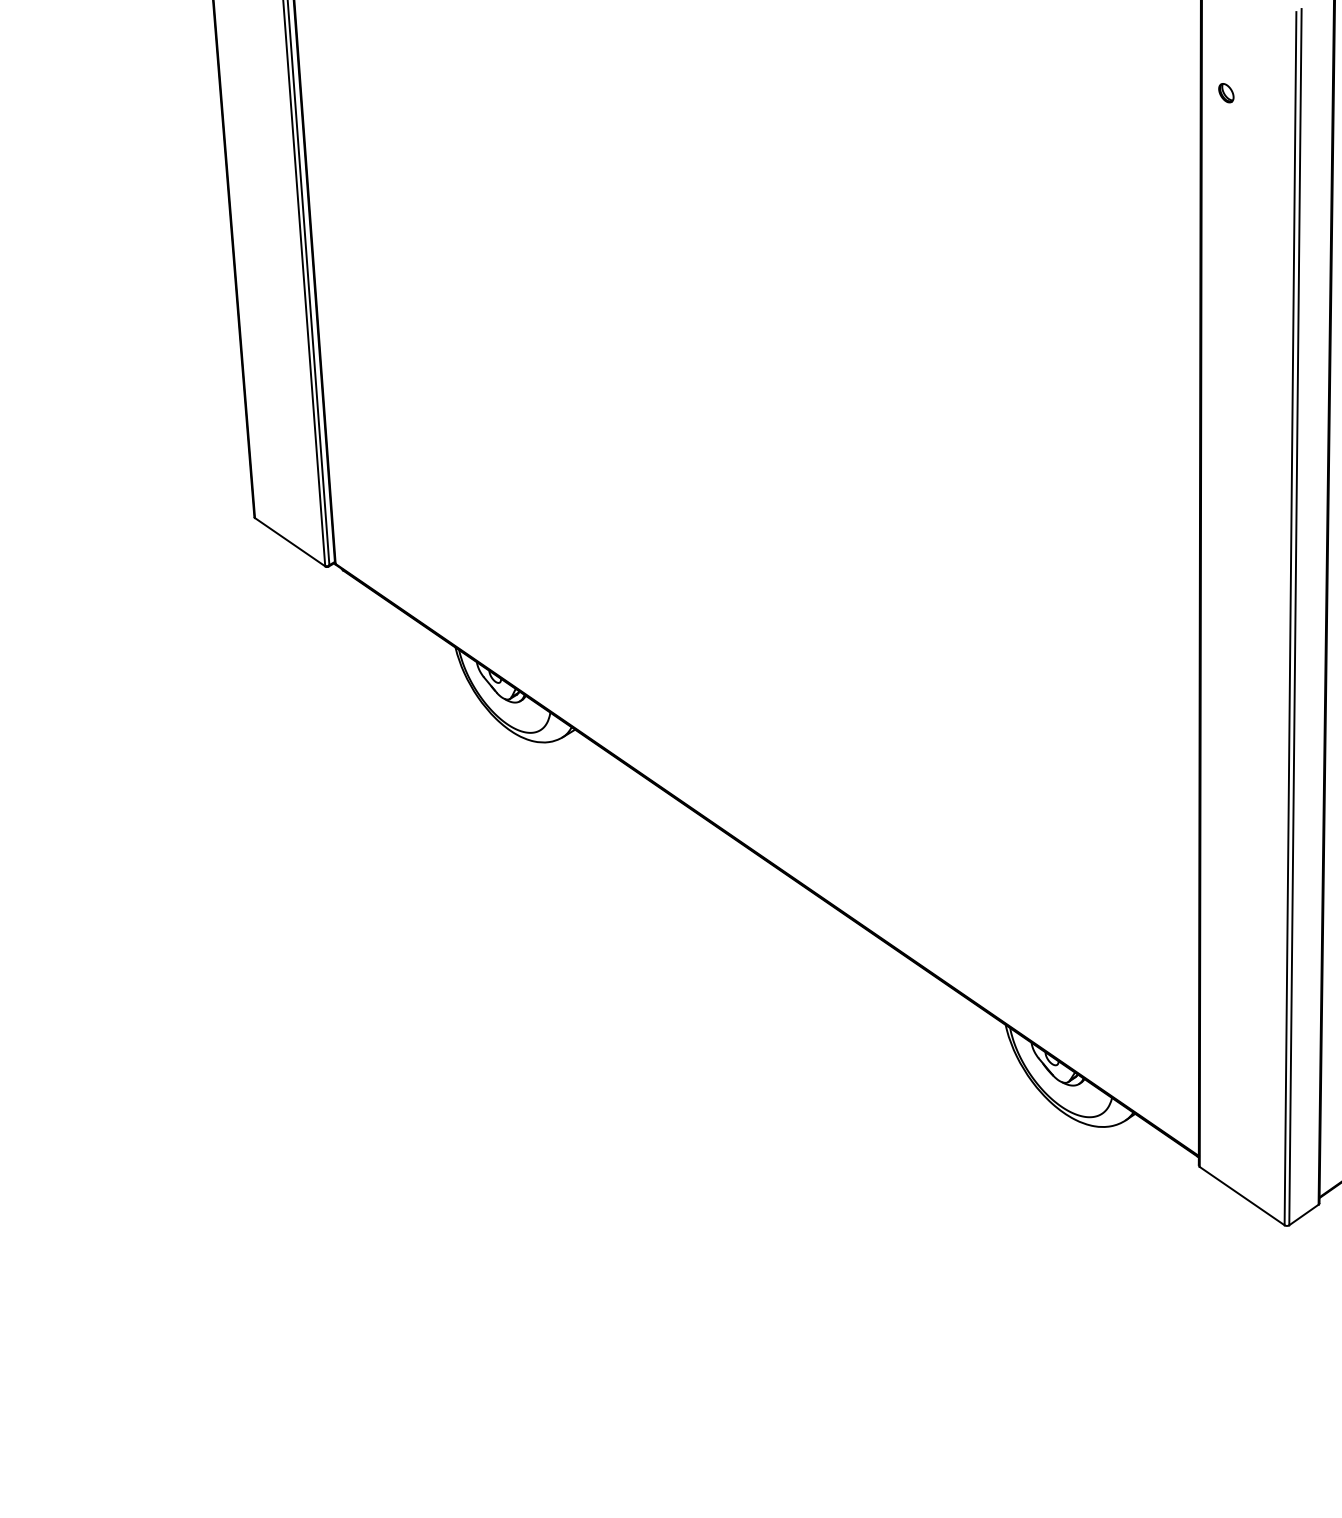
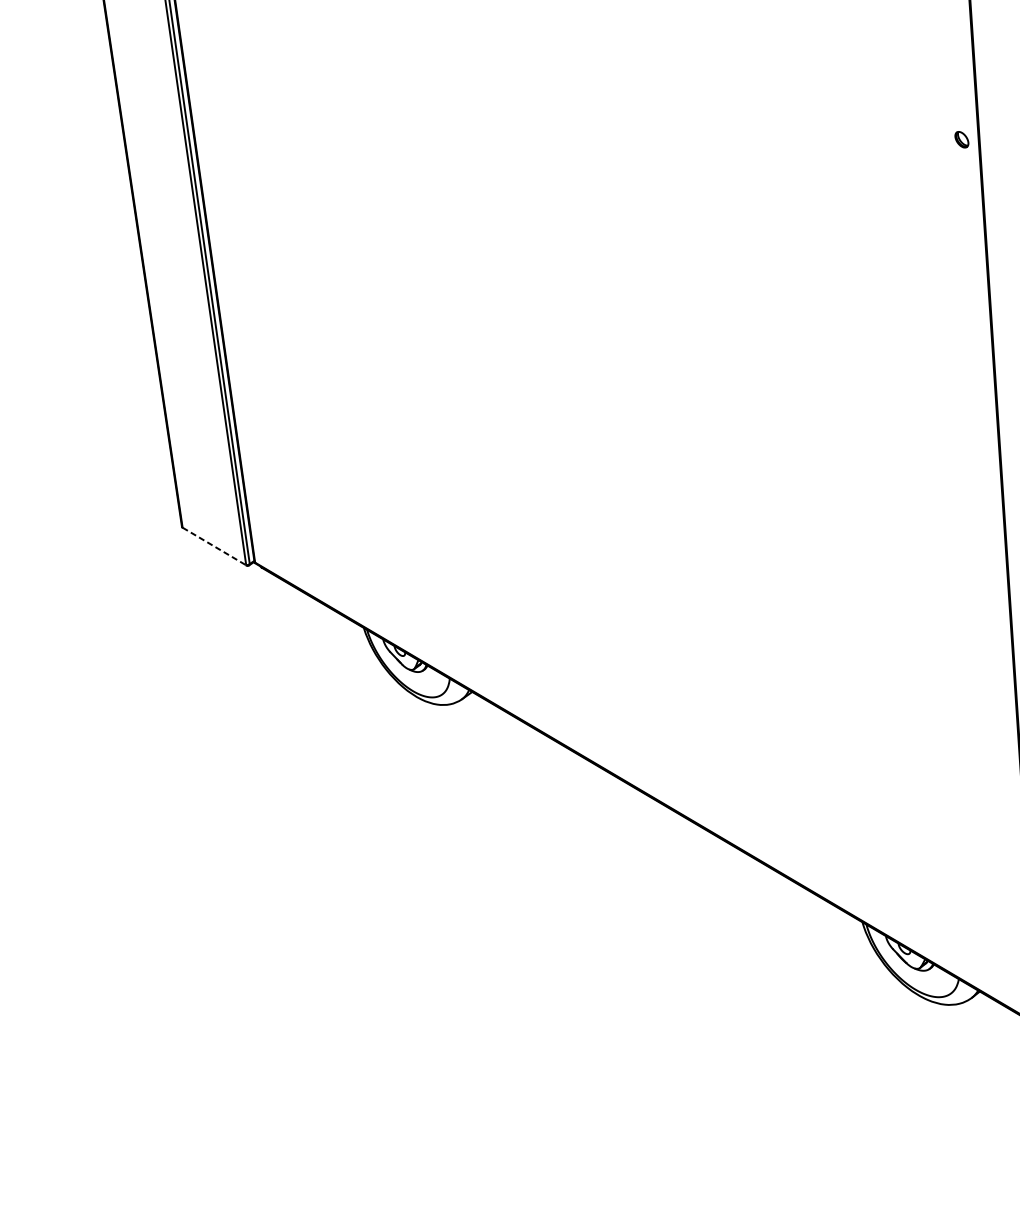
part: (1226, 93) -> (962, 140), moved
line: (290, 542) -> (214, 546), solid -> dashed

